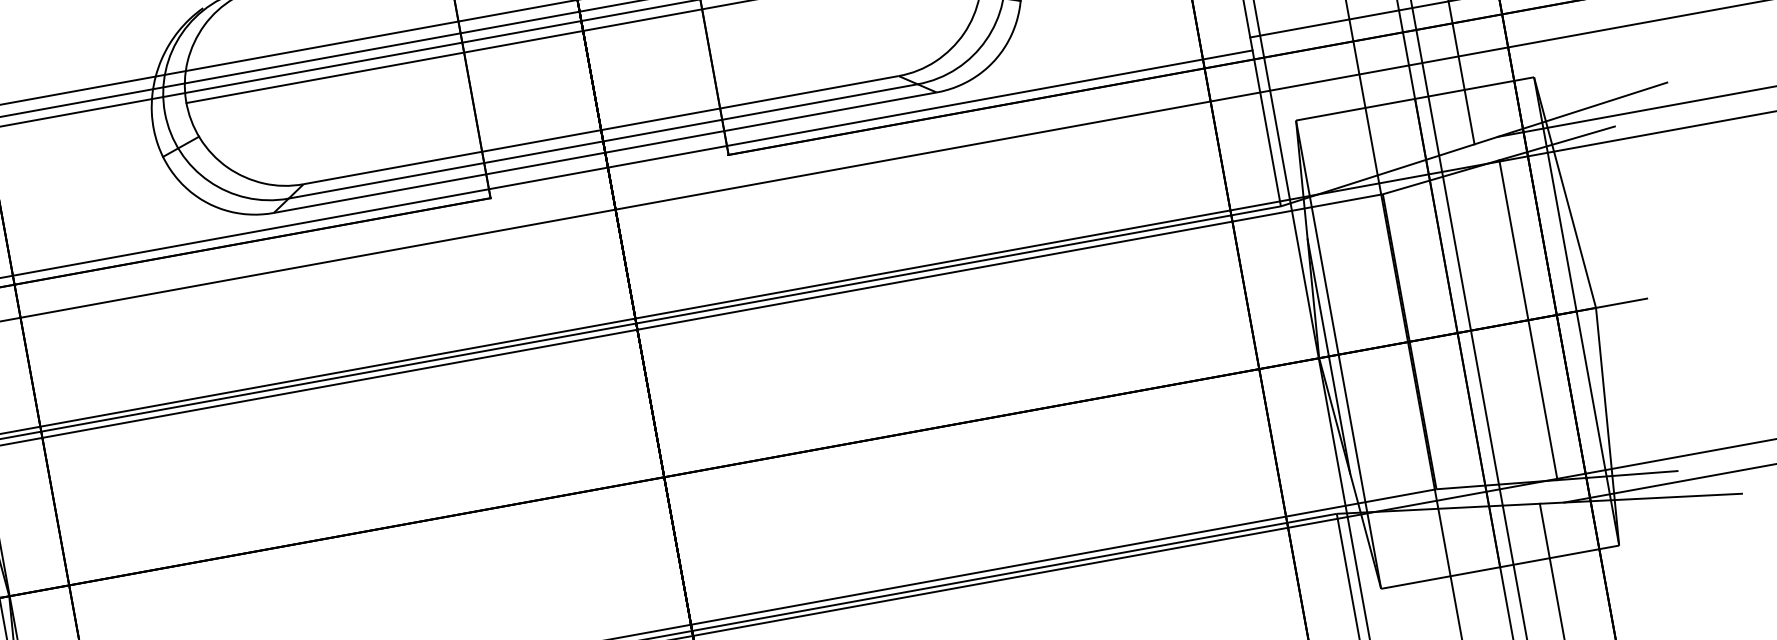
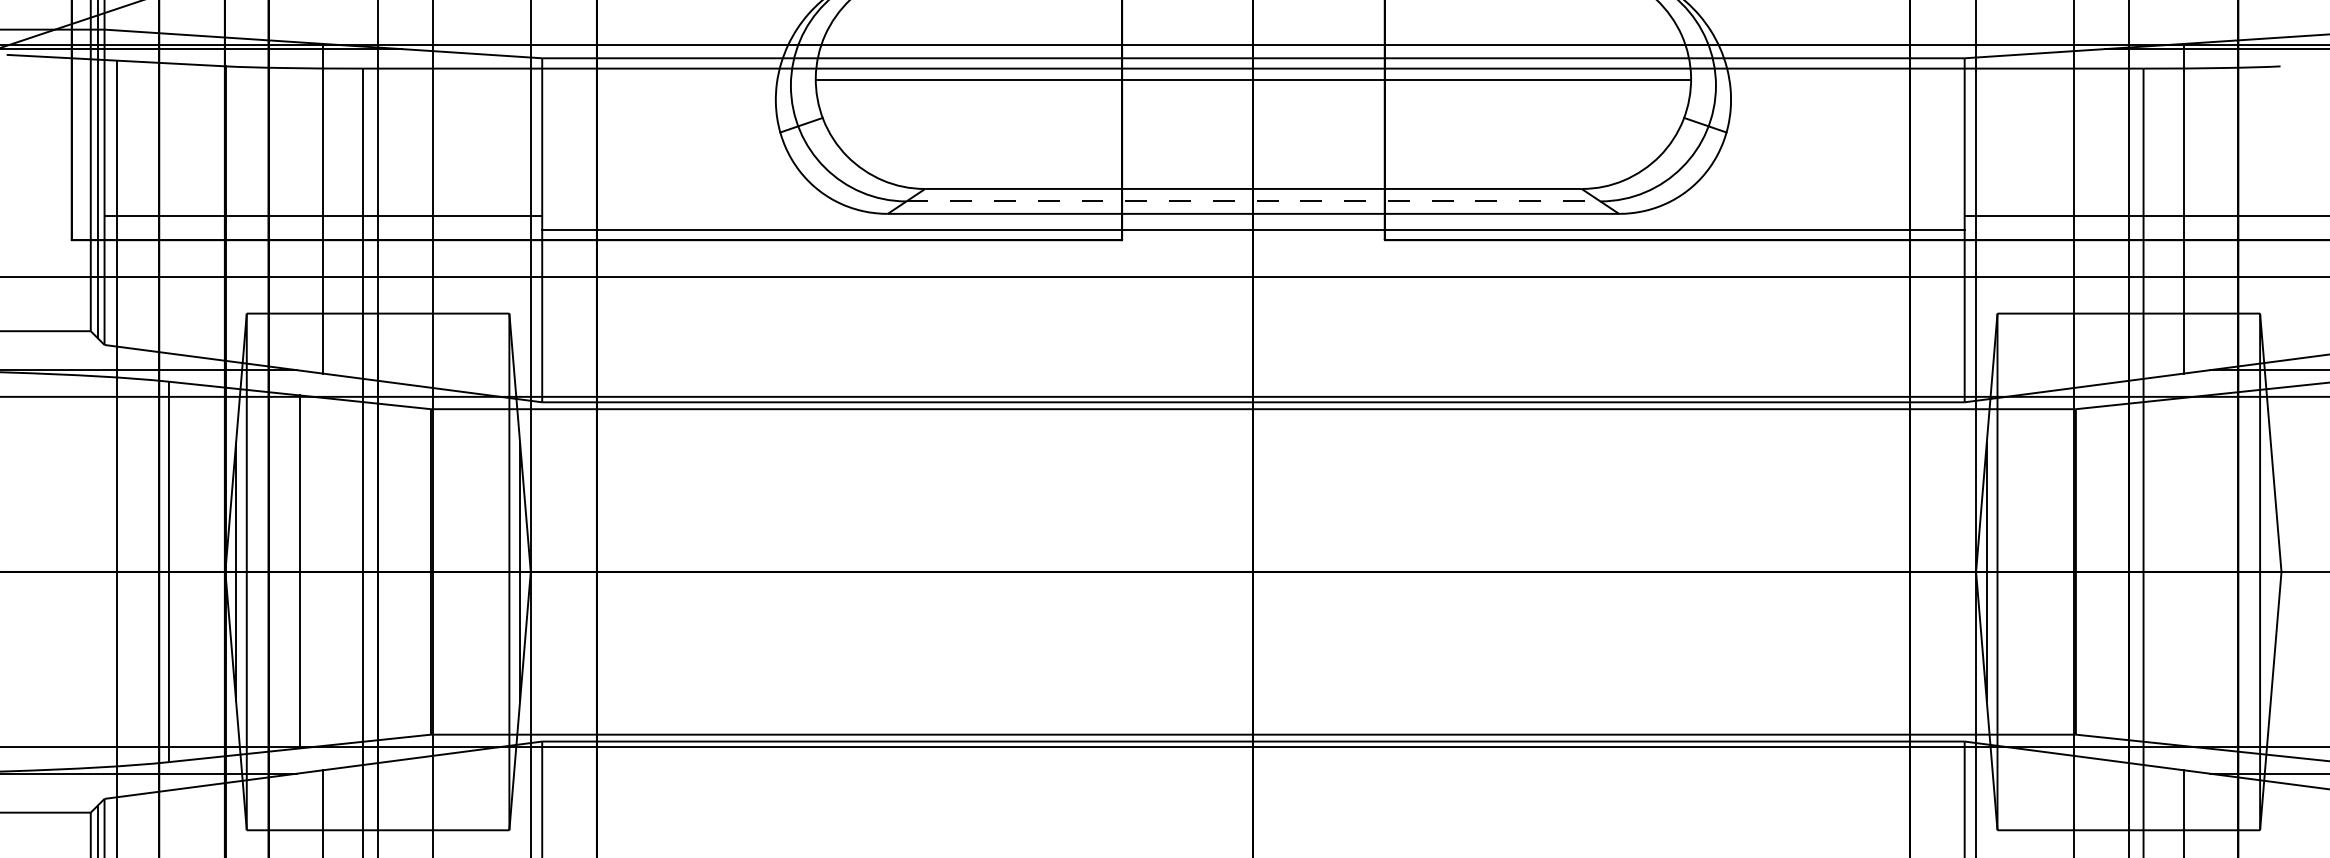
line: (603, 141) -> (1253, 201), solid -> dashed
line: (1527, 319) -> (2206, 571), removed

